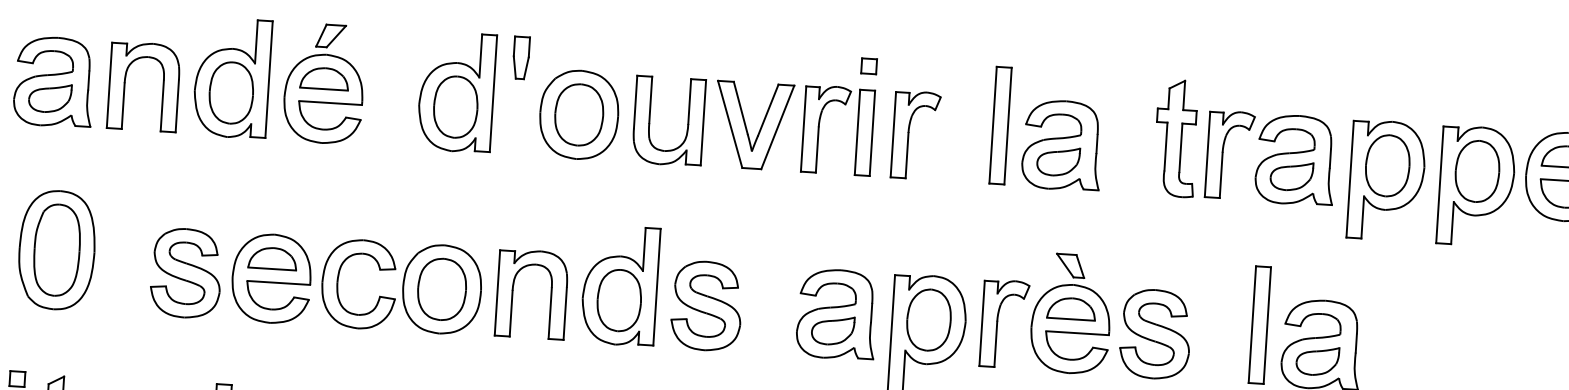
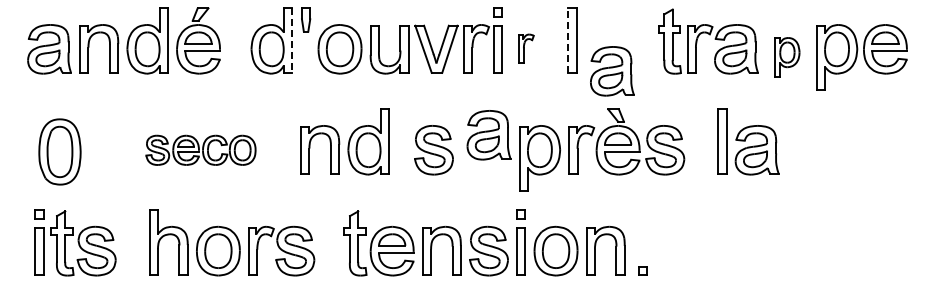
line: (494, 95) -> (292, 41), solid -> dashed
line: (993, 124) -> (568, 40), solid -> dashed
part: (916, 134) -> (526, 48), size x0.6
part: (1062, 145) -> (612, 71), moved
part: (1387, 180) -> (787, 57), size x0.6
part: (56, 249) -> (59, 151), moved
part: (315, 281) -> (200, 150), size x0.6
part: (705, 306) -> (433, 150), moved
part: (836, 314) -> (488, 135), moved

